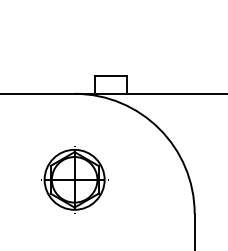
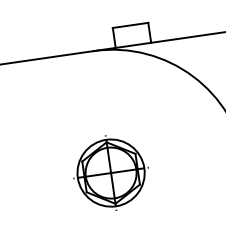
part: (74, 179) -> (110, 172), moved

